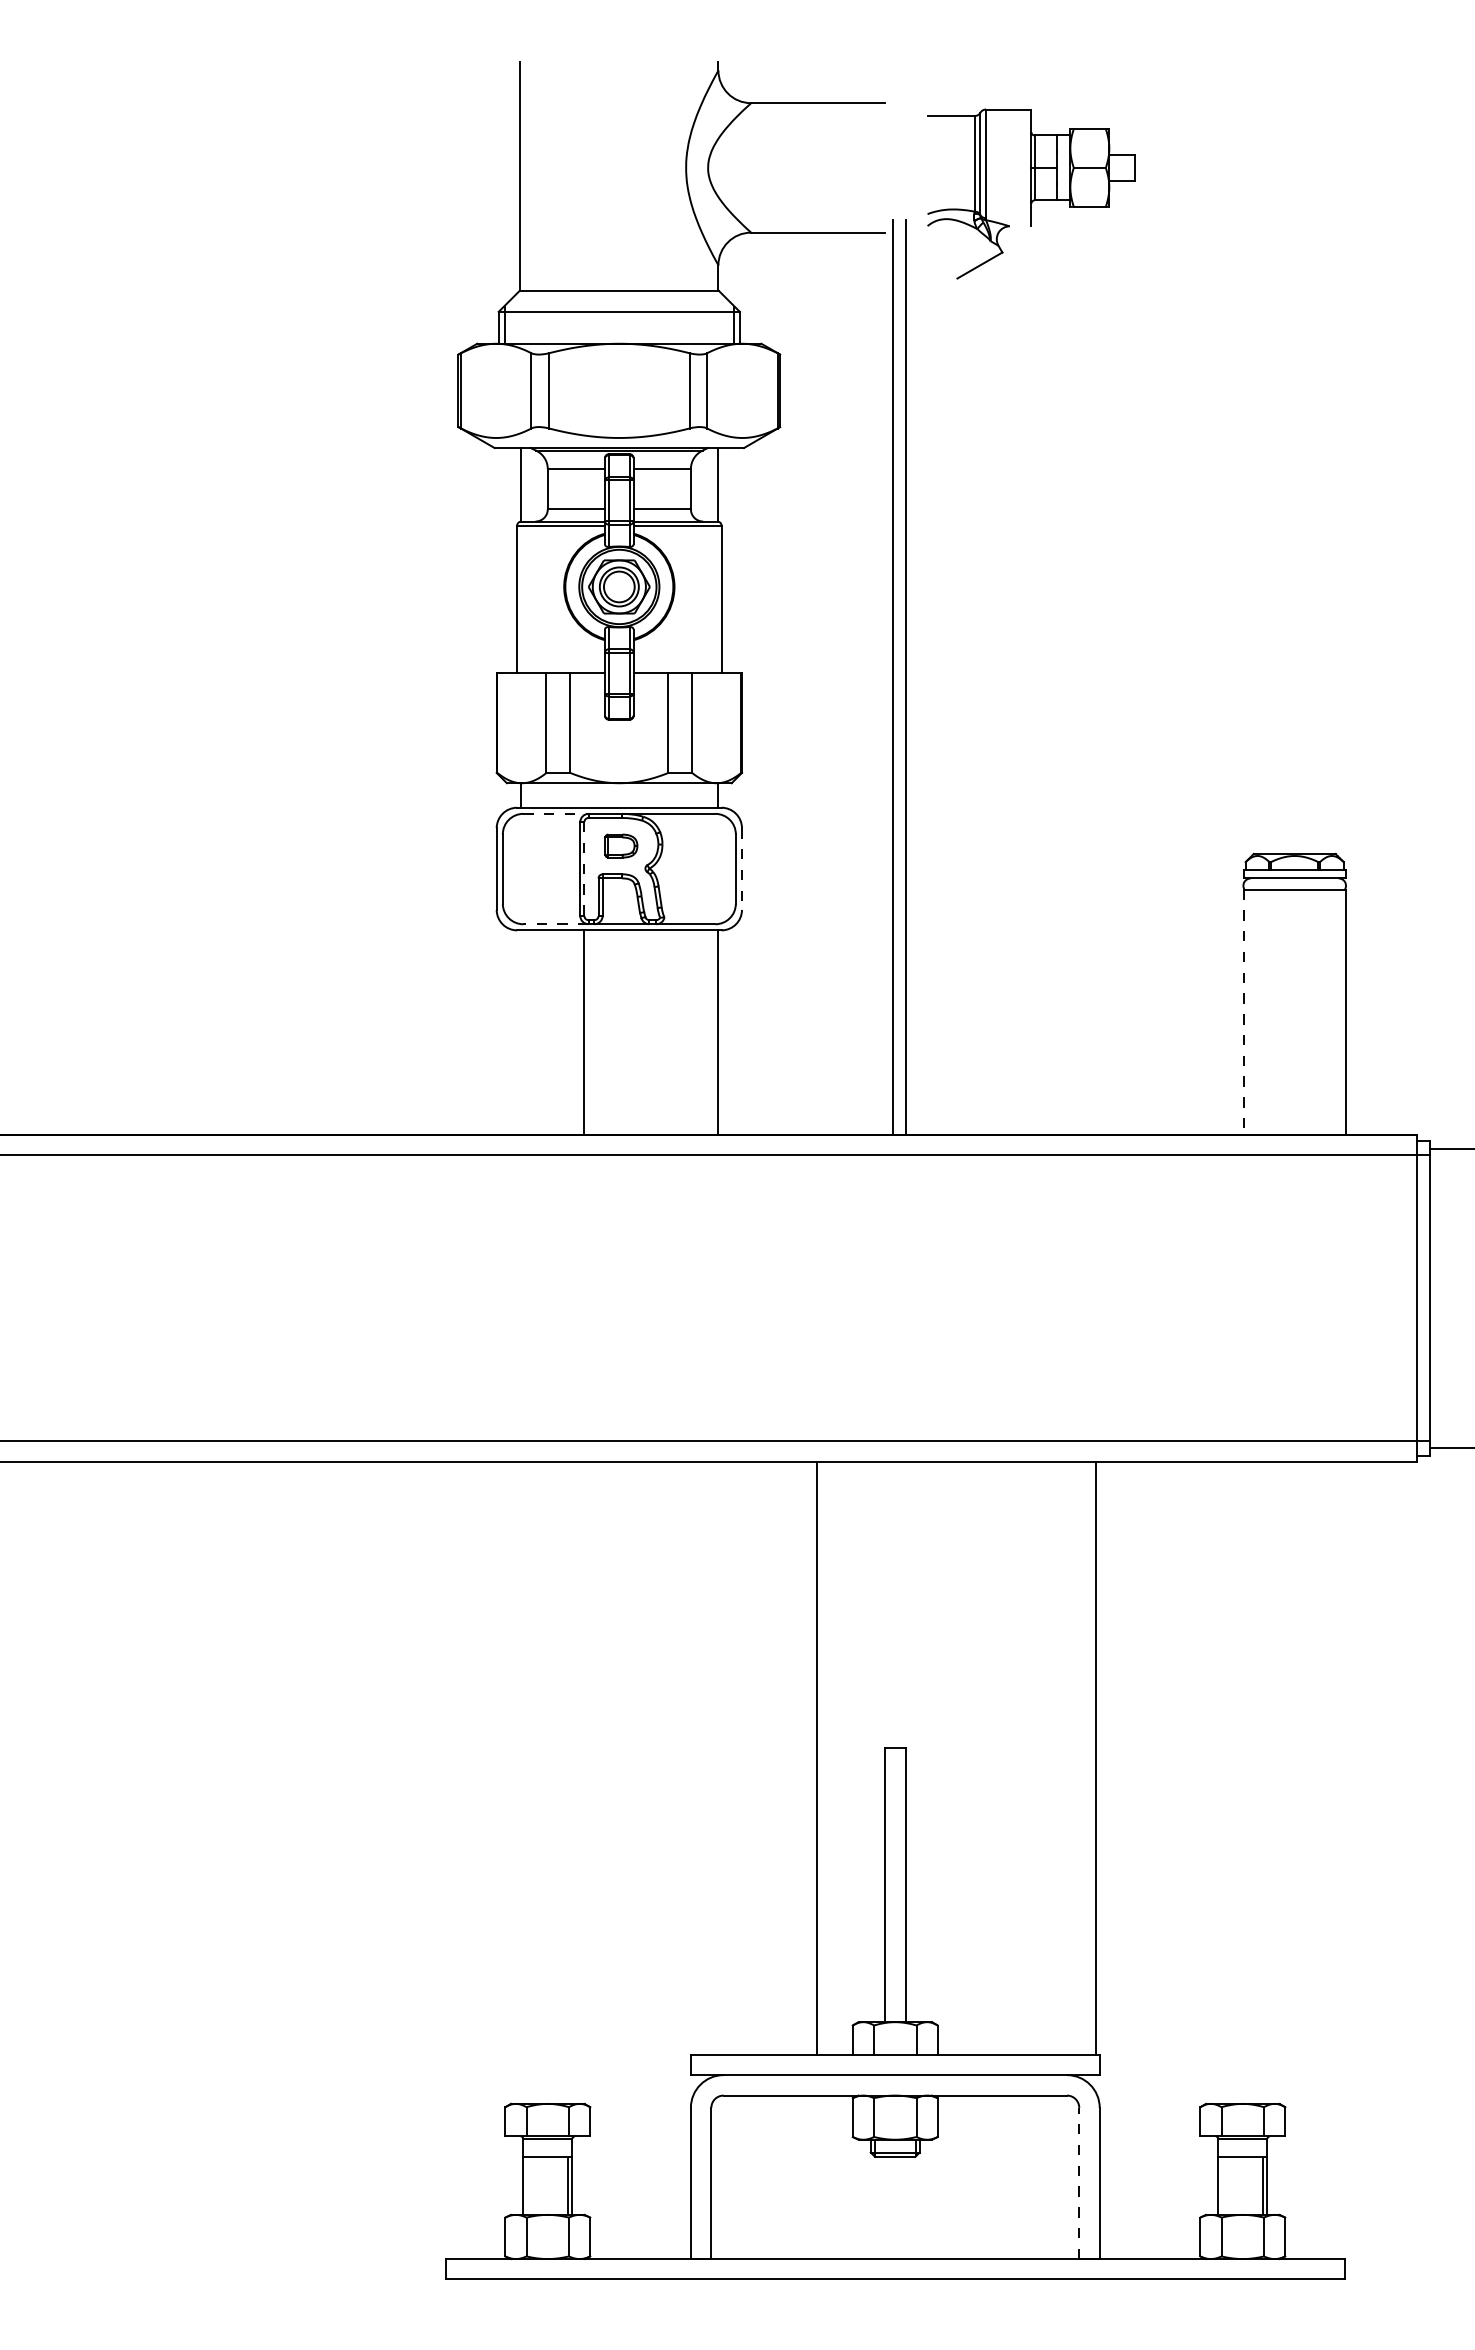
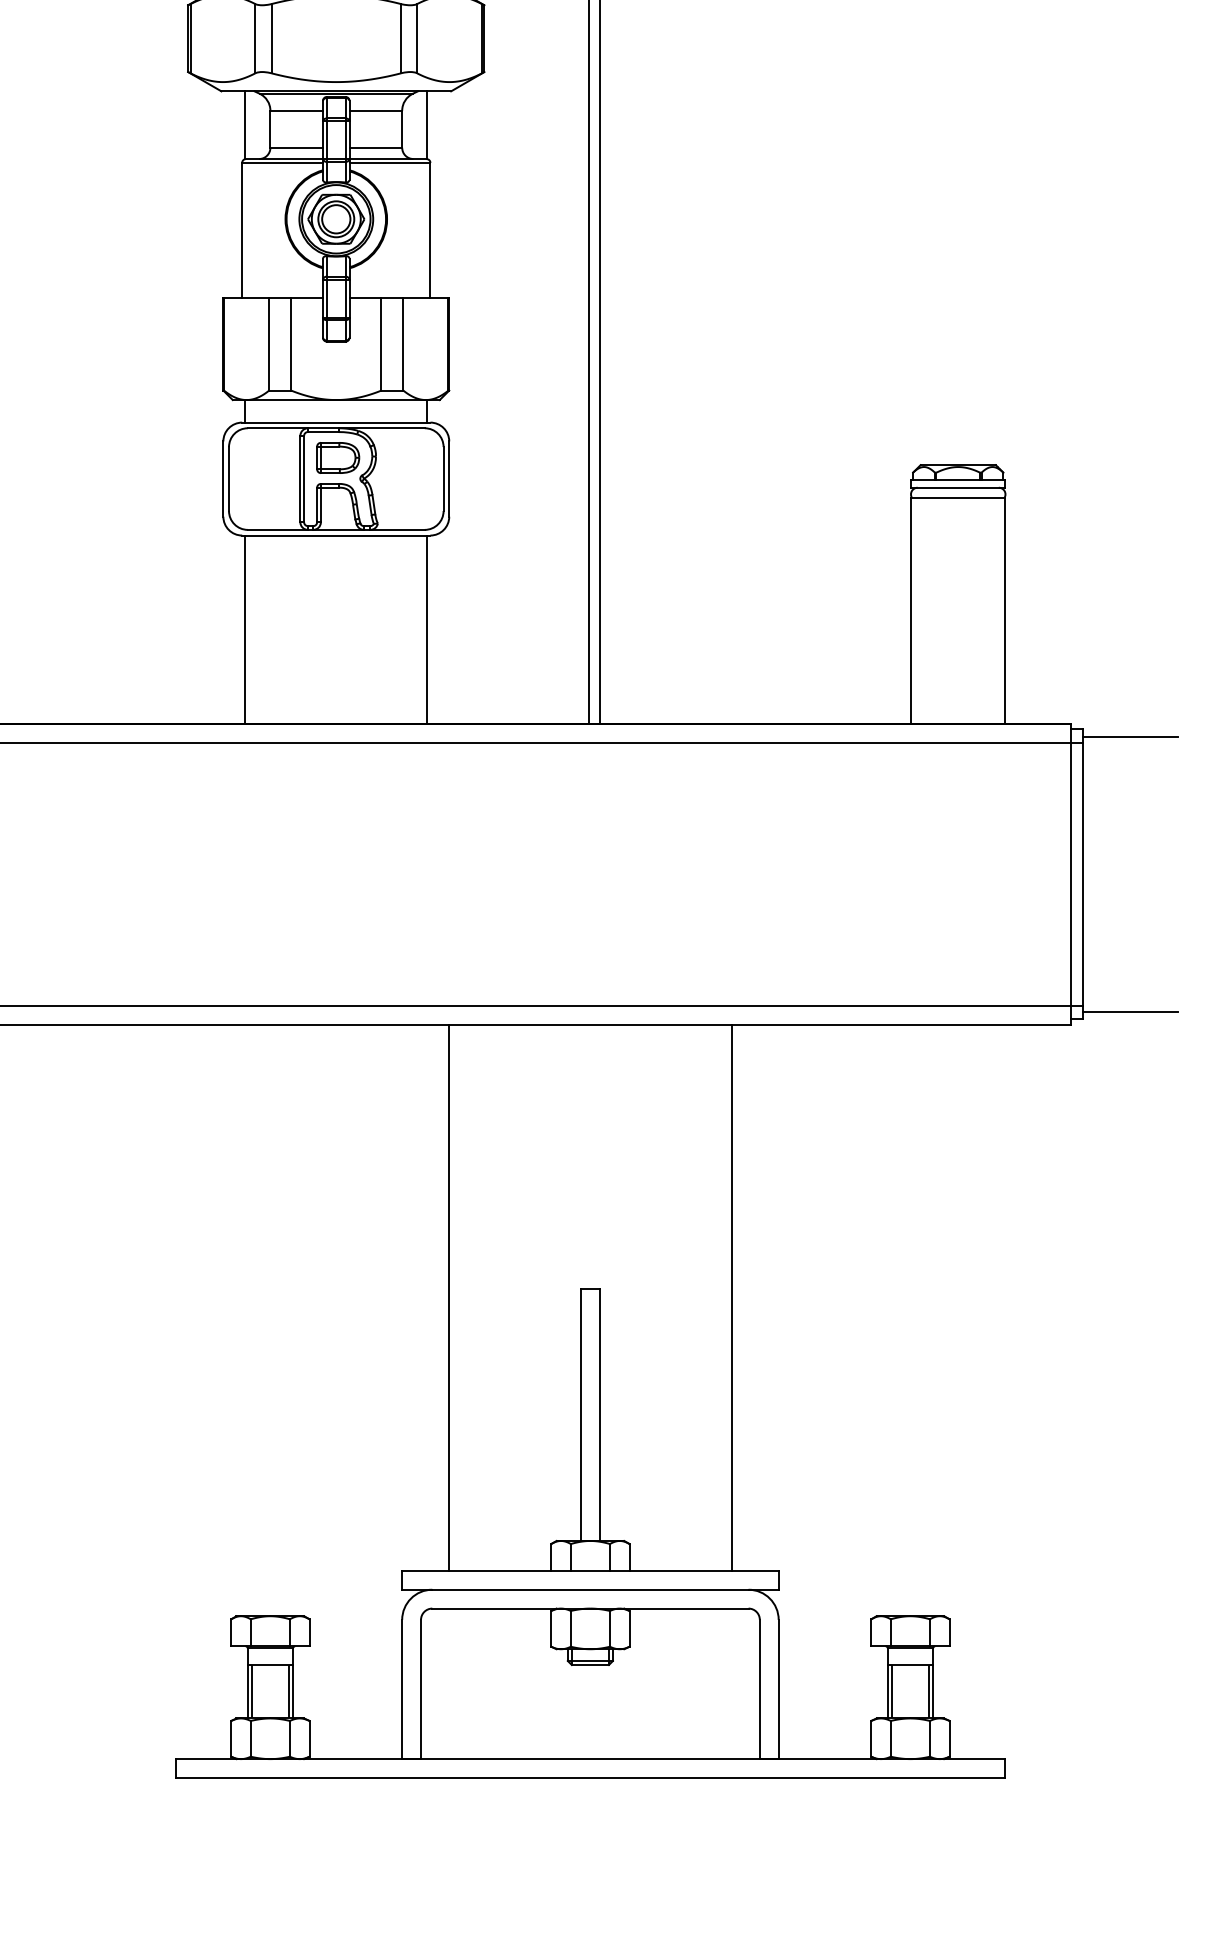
line: (555, 813) -> (277, 427), dashed -> solid
part: (621, 845) -> (338, 457), size x1.43
line: (584, 869) -> (304, 479), dashed -> solid
line: (741, 869) -> (448, 479), dashed -> solid
line: (555, 924) -> (277, 530), dashed -> solid
line: (1243, 1012) -> (911, 611), dashed -> solid
line: (583, 1032) -> (245, 629), moved
line: (816, 1757) -> (448, 1297), moved
line: (1095, 1757) -> (731, 1297), moved
line: (1079, 2183) -> (760, 1689), dashed -> solid
line: (527, 2185) -> (251, 1691), added
line: (1222, 2185) -> (891, 1691), added

